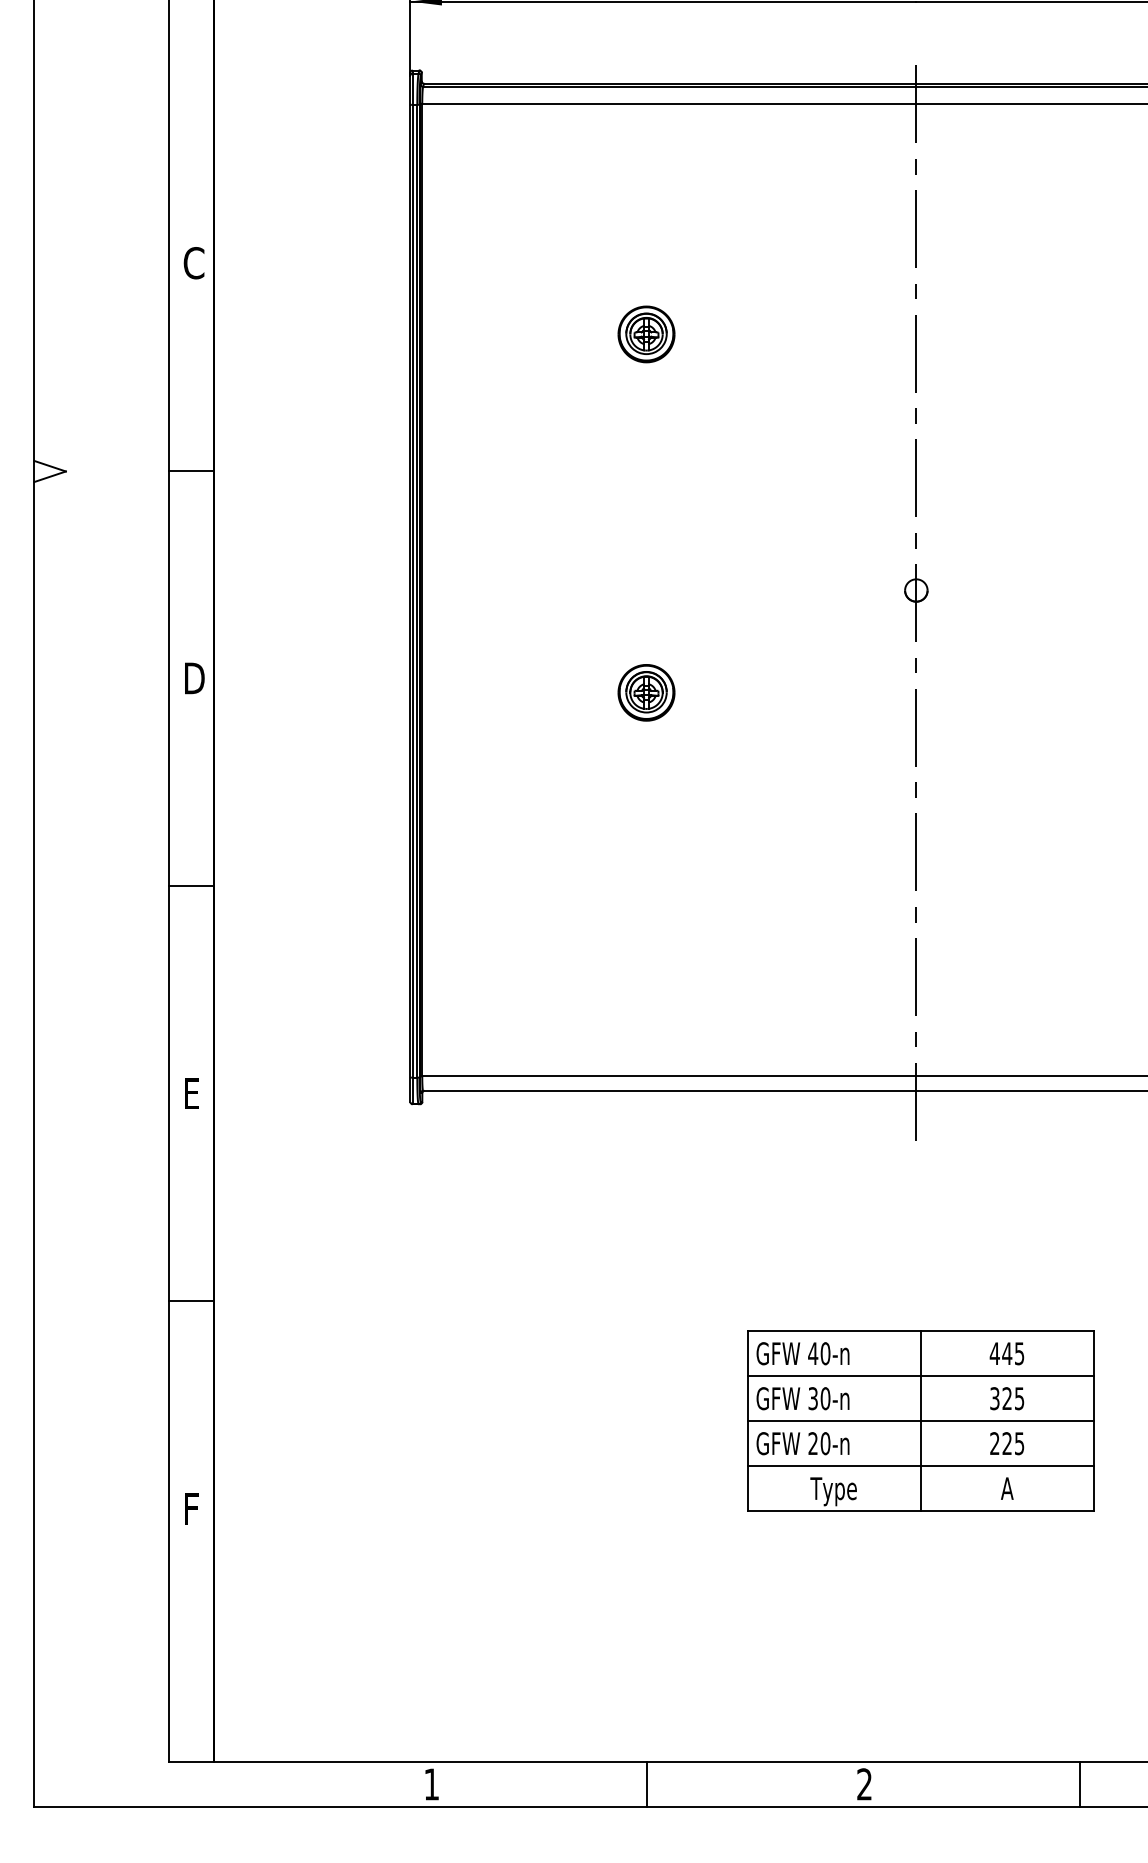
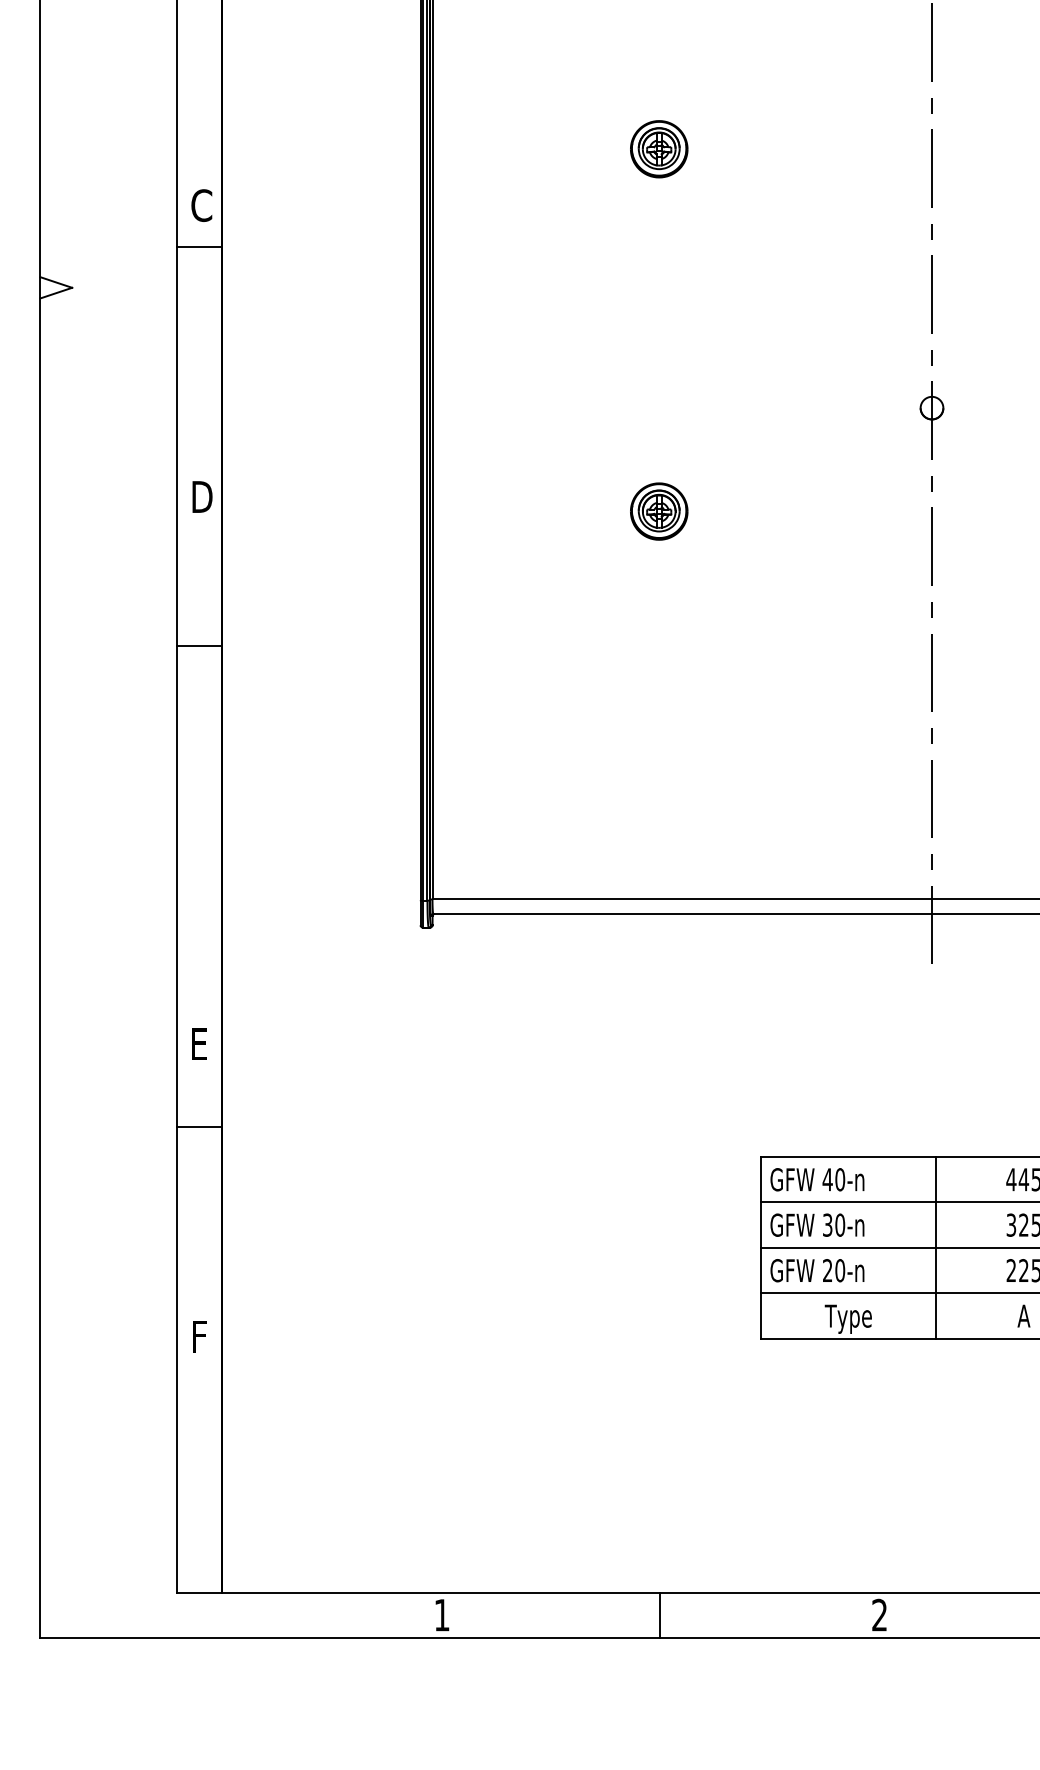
text: (193, 263) -> (201, 205), moved
line: (191, 470) -> (199, 246), moved
line: (191, 886) -> (199, 646), moved
text: (191, 1093) -> (199, 1044), moved

